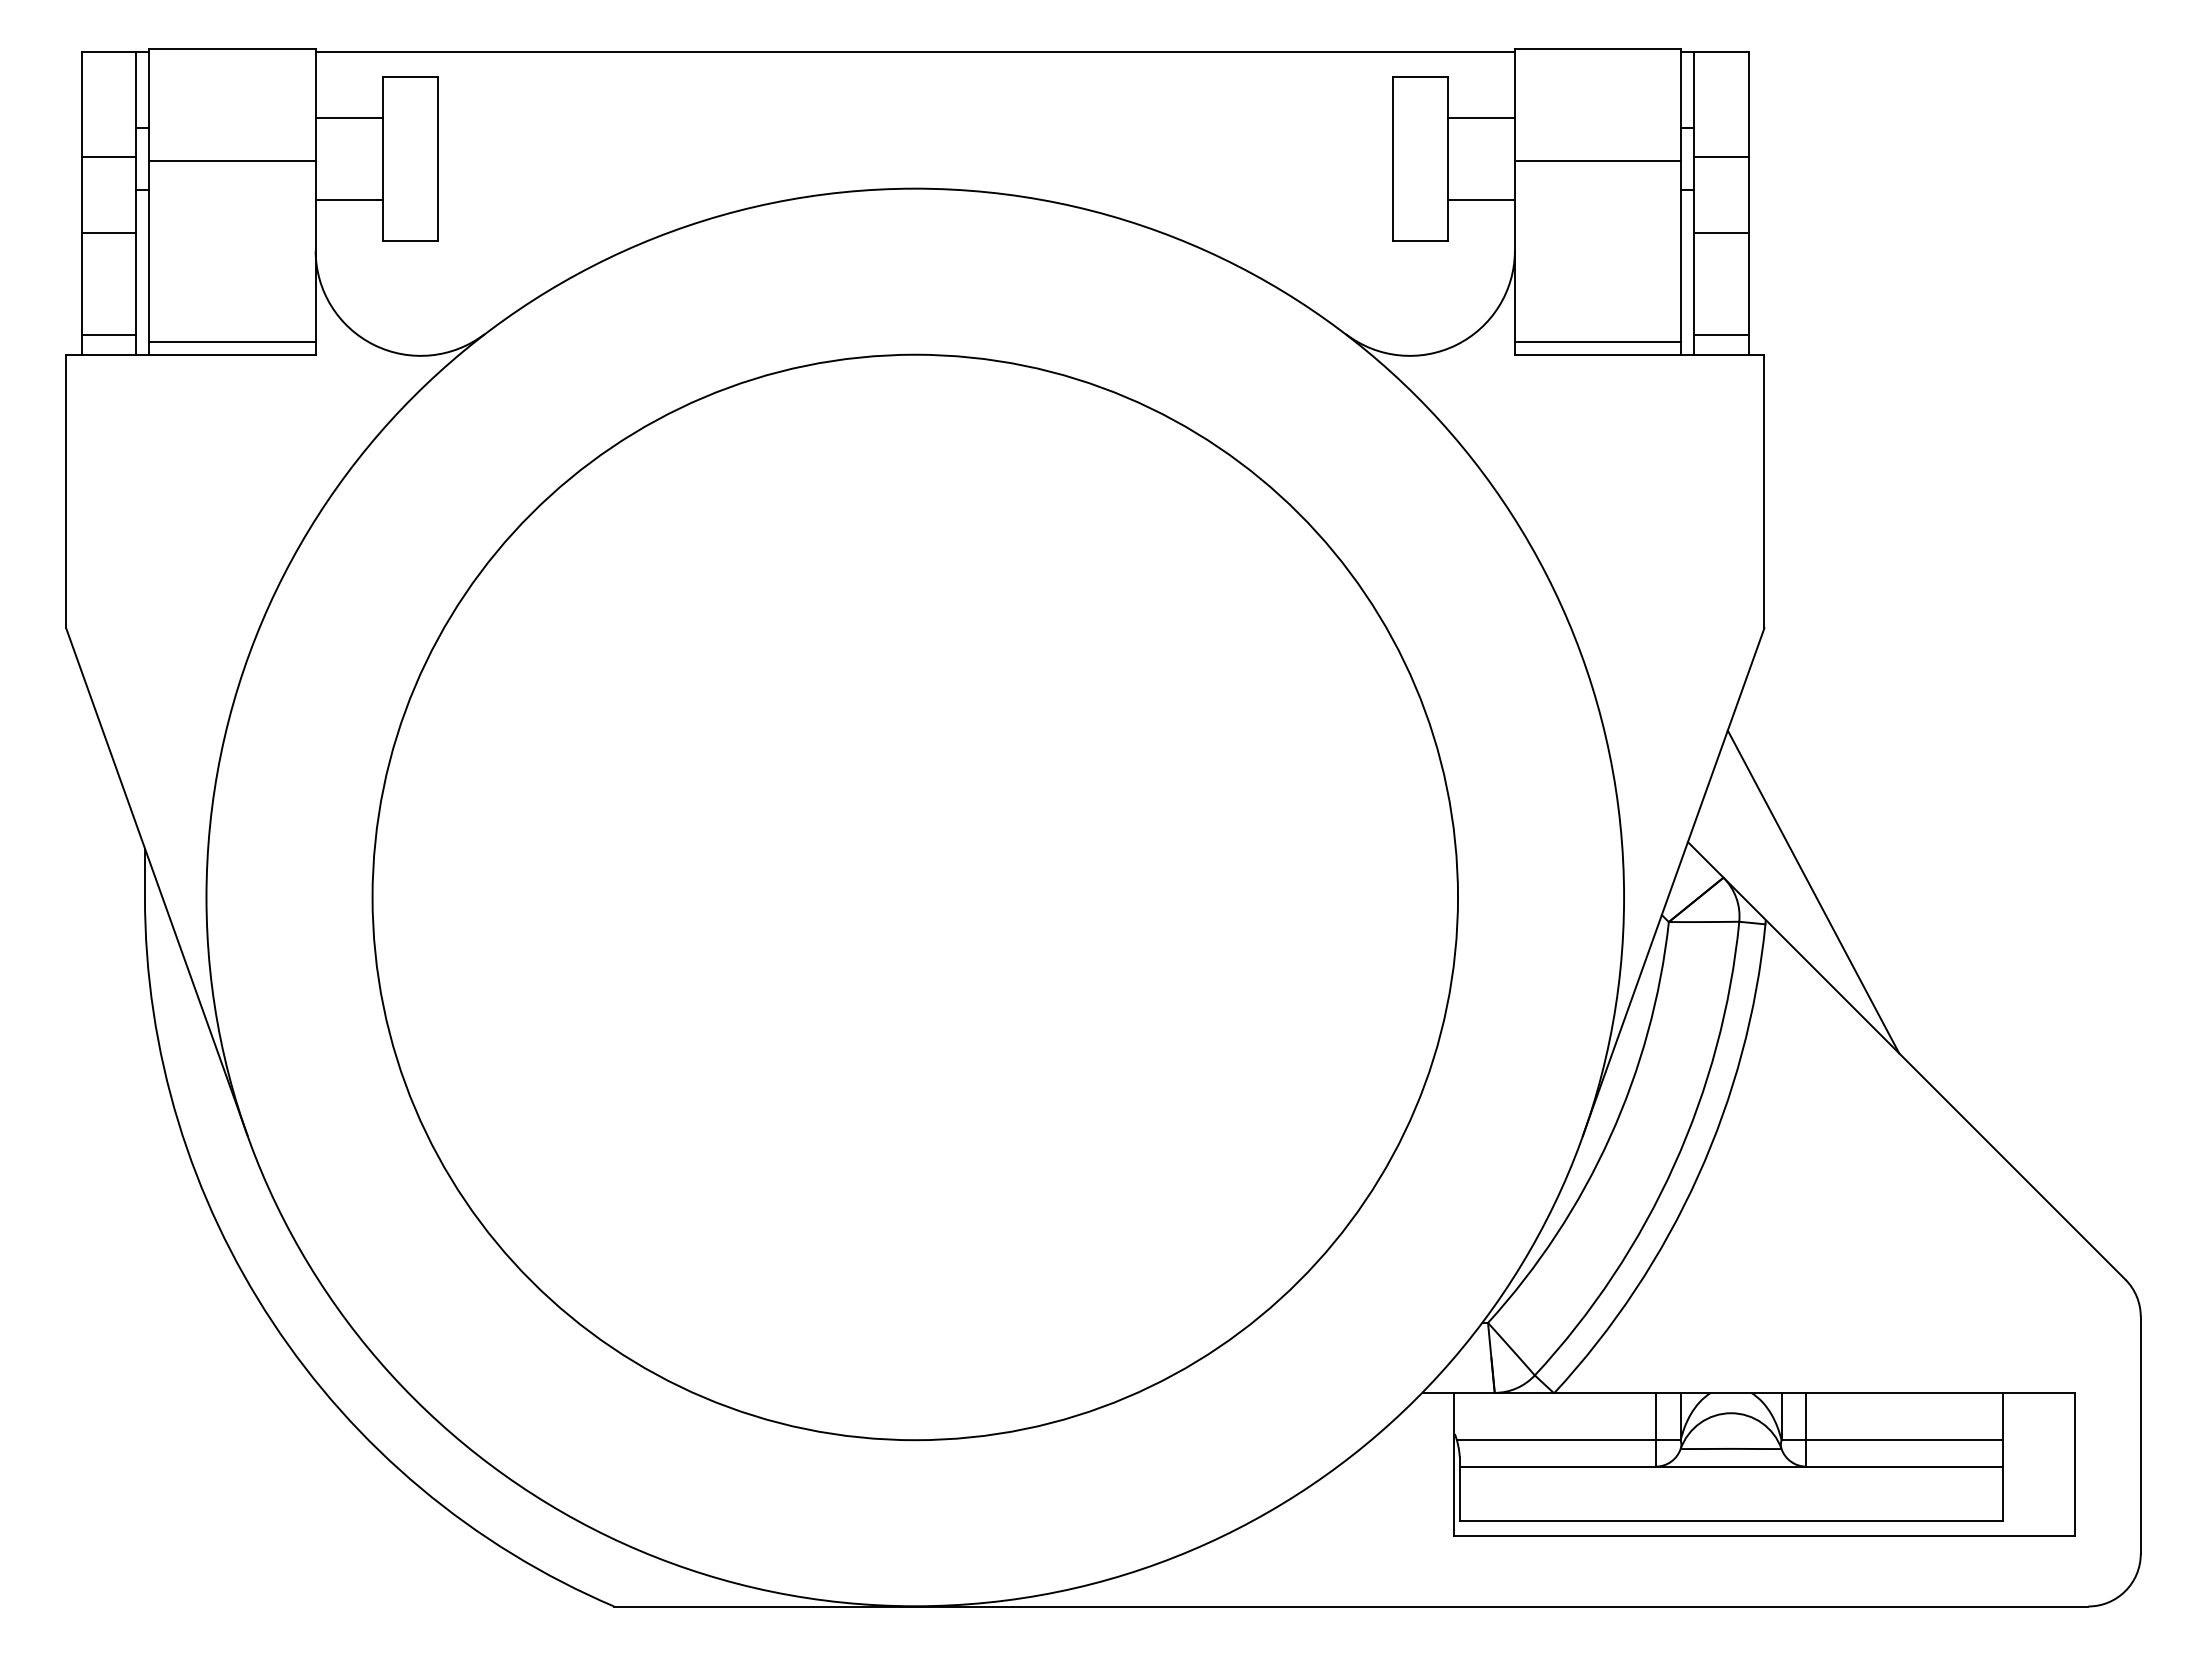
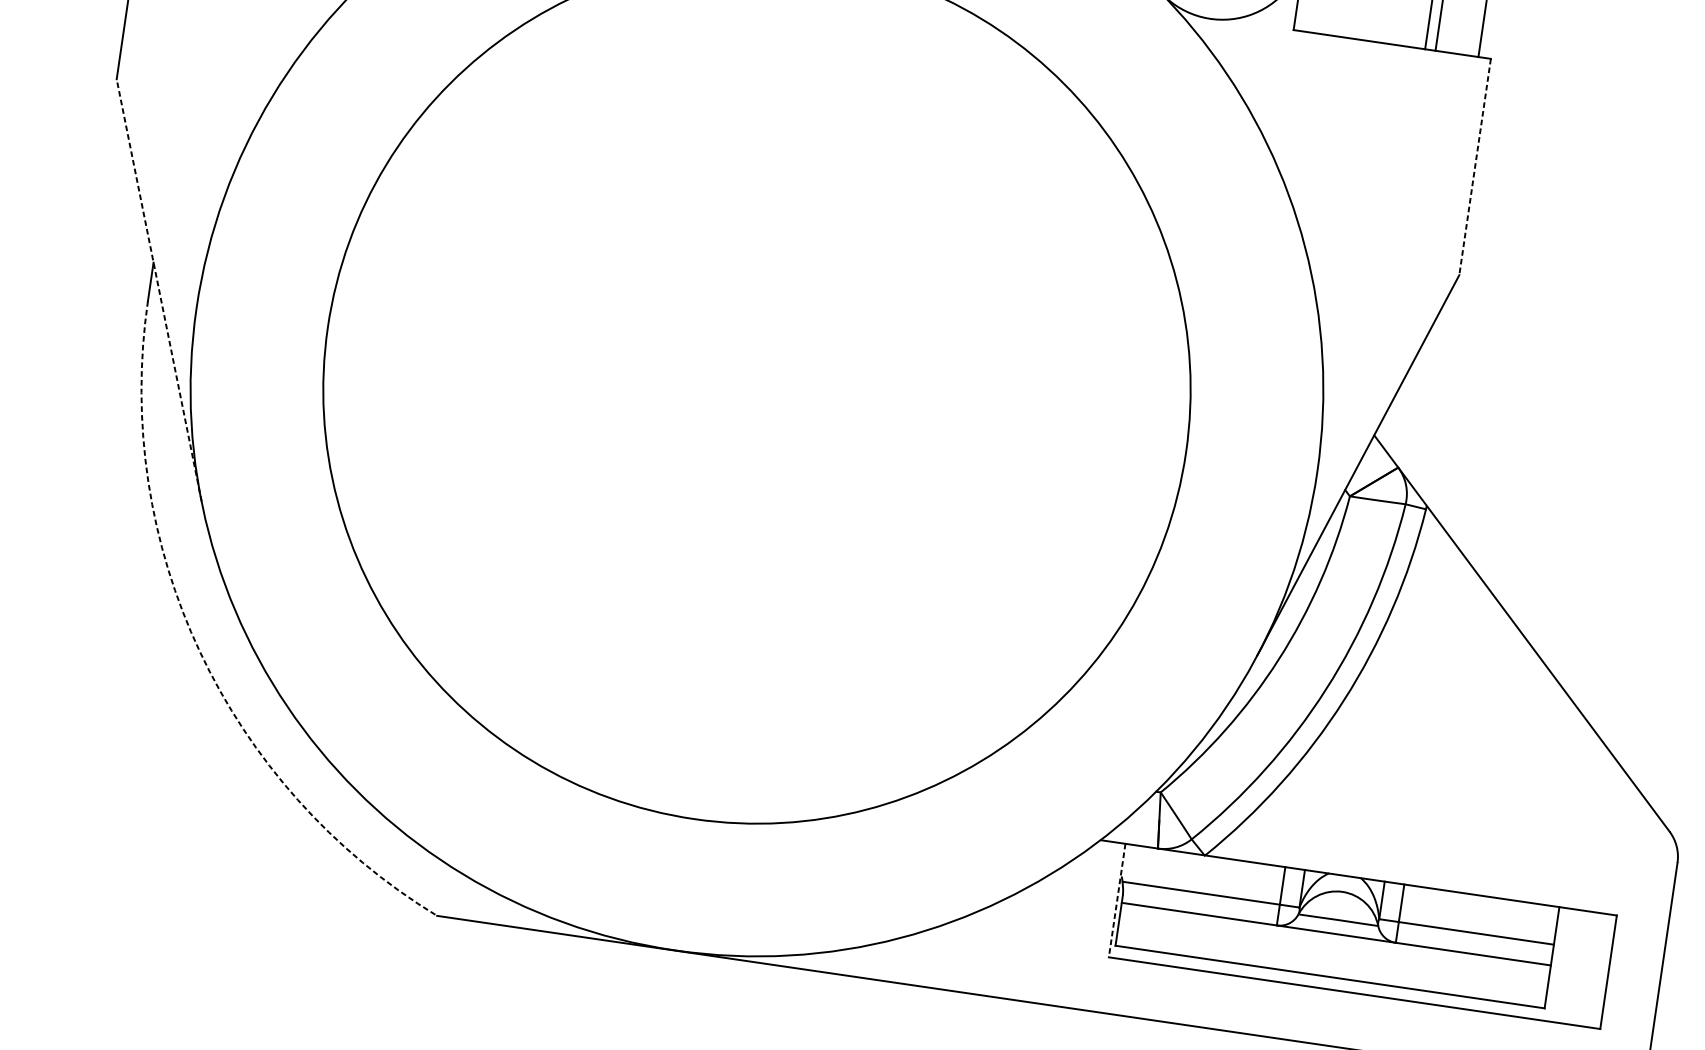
line: (1721, 334) -> (1459, 37), removed
line: (1597, 341) -> (1360, 29), removed
line: (1764, 491) -> (1475, 166), solid -> dashed
line: (156, 882) -> (158, 290), solid -> dashed
line: (1813, 891) -> (1467, 488), removed
arc: (272, 1322) -> (199, 651), solid -> dashed
line: (1453, 1464) -> (1117, 900), solid -> dashed

